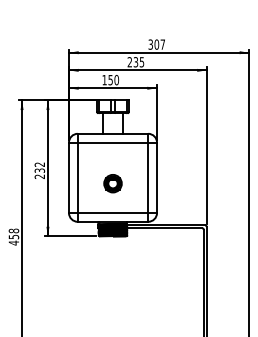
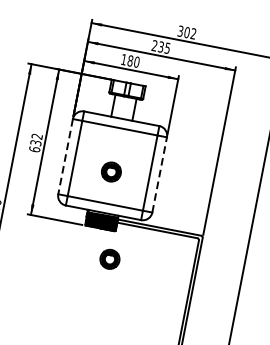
text: (162, 44) -> (193, 33), 307 -> 302
text: (110, 79) -> (130, 60), 150 -> 180
text: (39, 176) -> (34, 149), 232 -> 632
line: (157, 177) -> (160, 174), solid -> dashed
line: (69, 178) -> (66, 157), solid -> dashed
part: (126, 262) -> (109, 259), added

